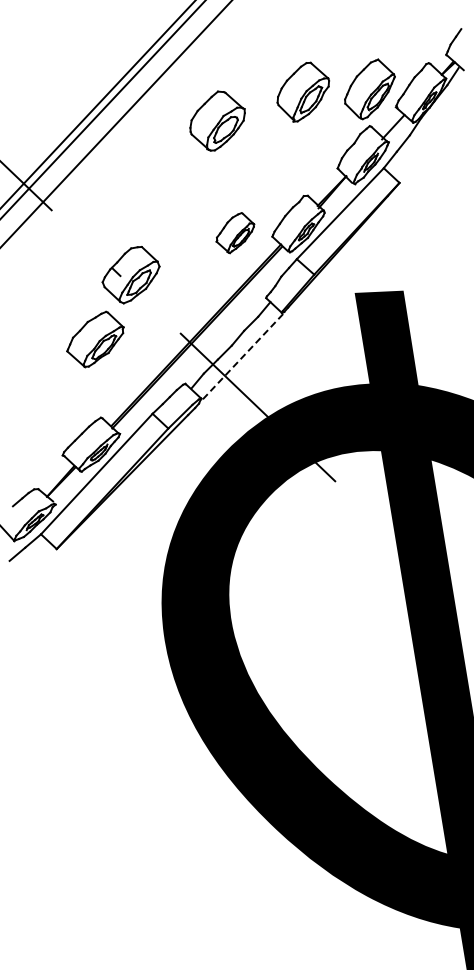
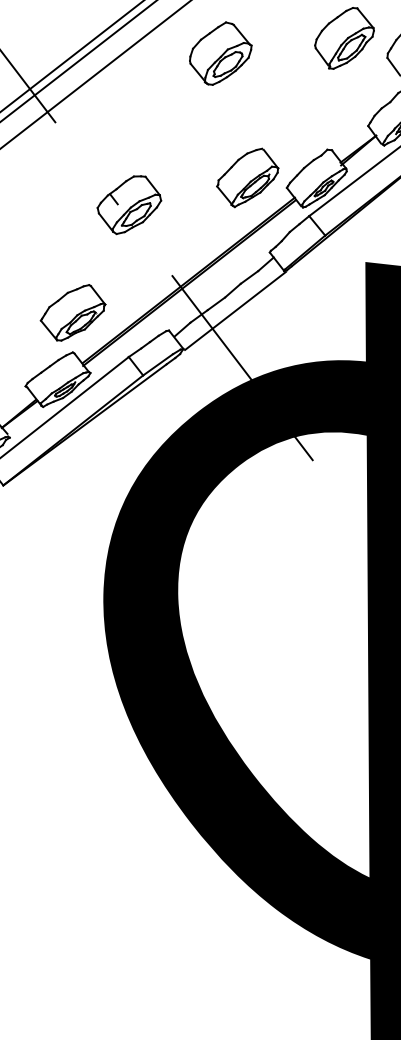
part: (217, 120) -> (220, 53), moved
part: (235, 232) -> (248, 177), size x1.43
part: (95, 339) -> (73, 312), moved
line: (243, 356) -> (235, 311), dashed -> solid

